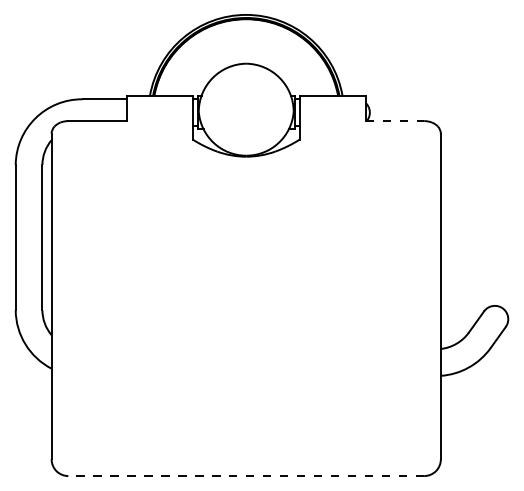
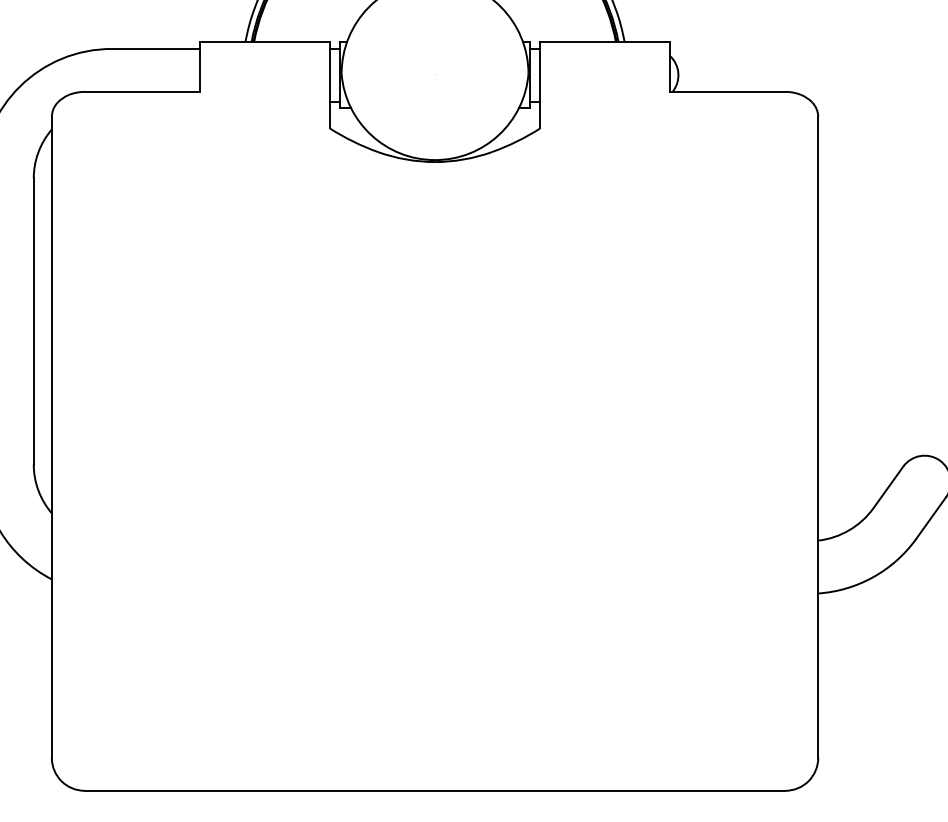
line: (395, 121) -> (728, 92), dashed -> solid
line: (246, 476) -> (435, 791), dashed -> solid

